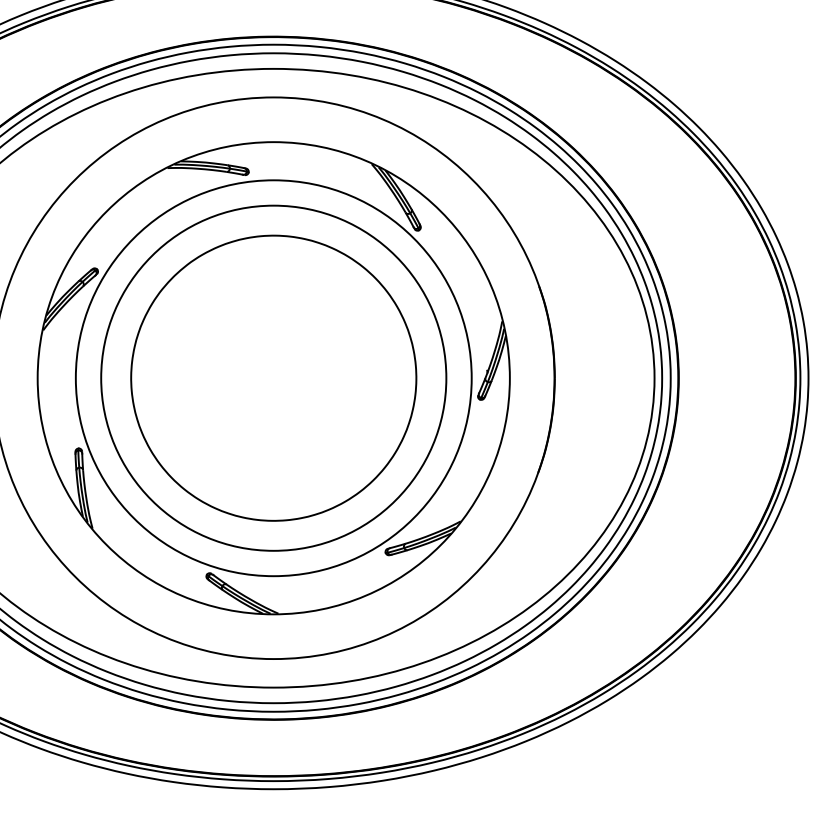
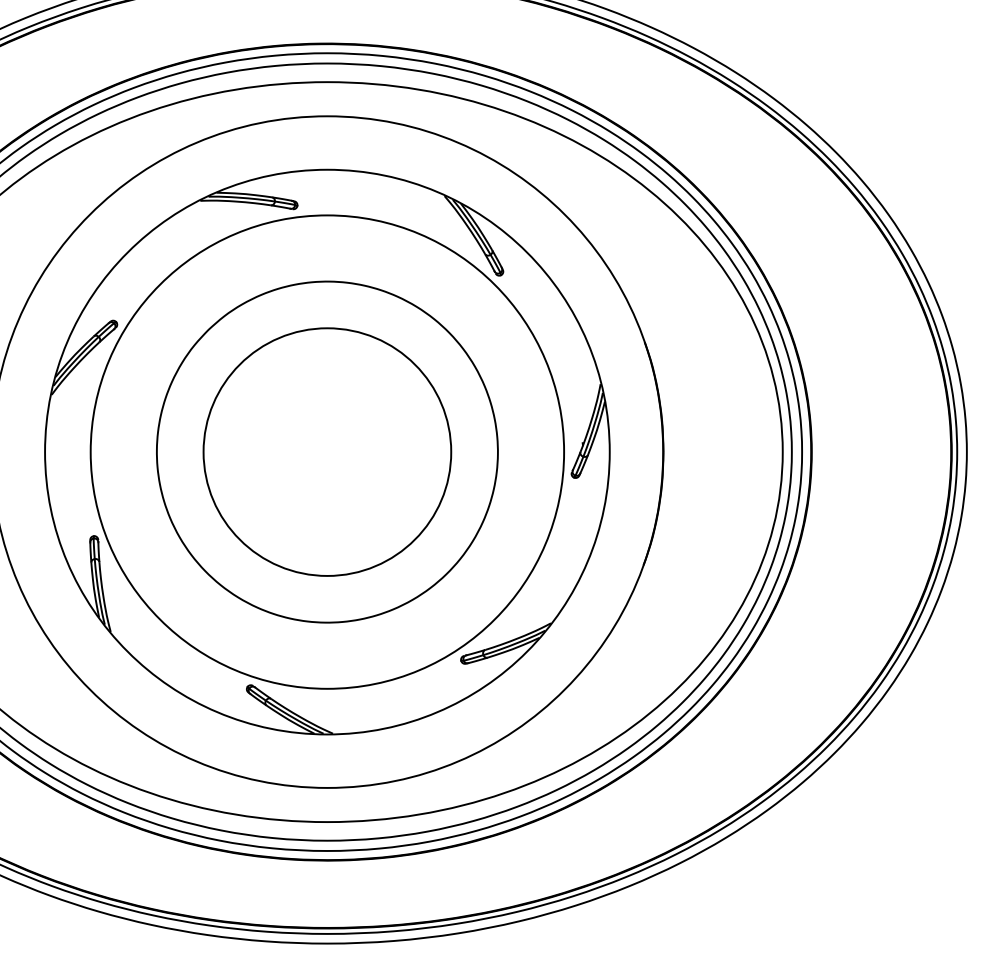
circle: (273, 377) -> (327, 451), size x0.6

